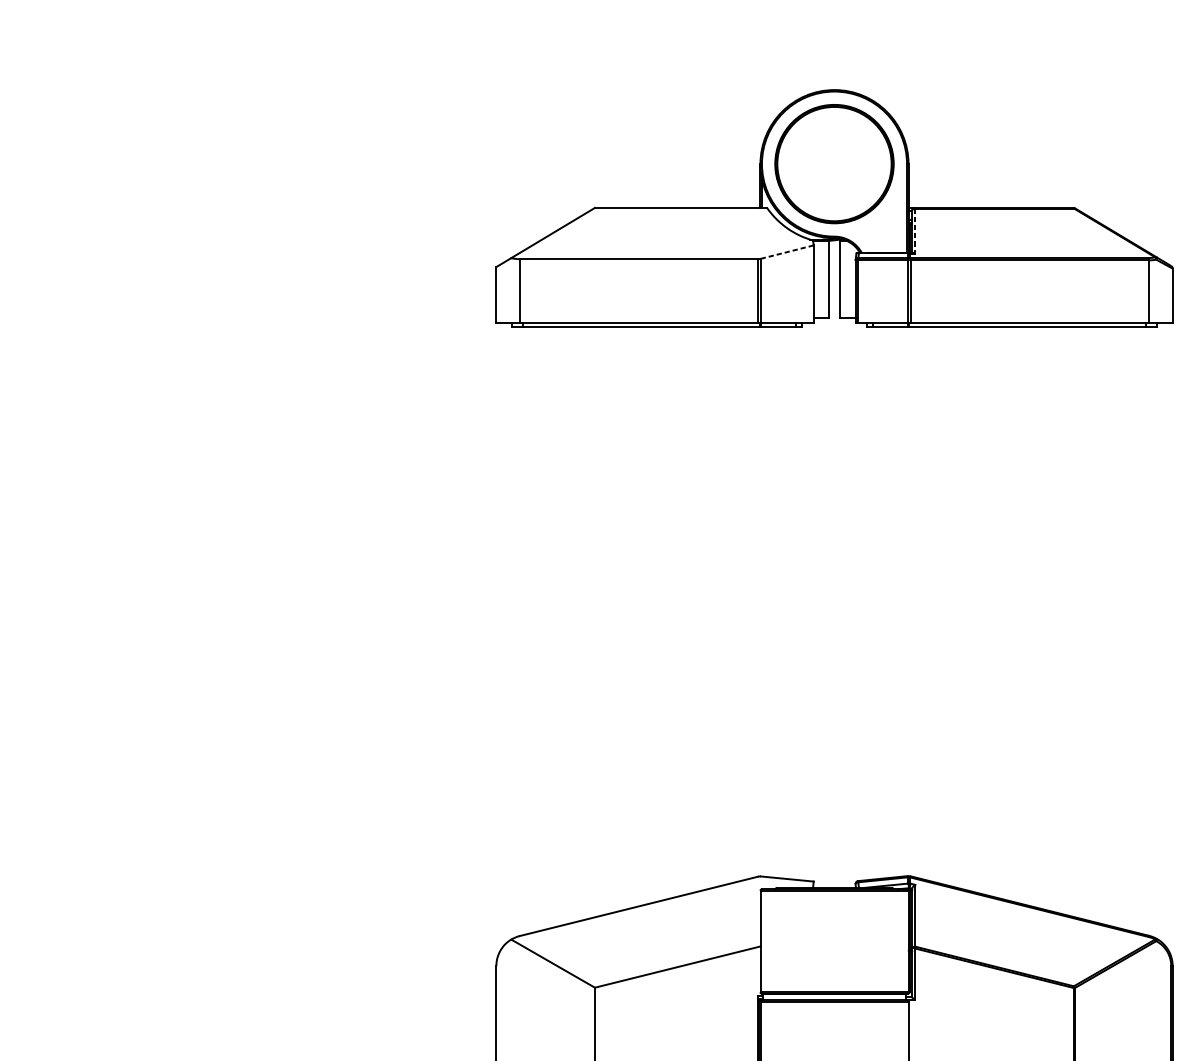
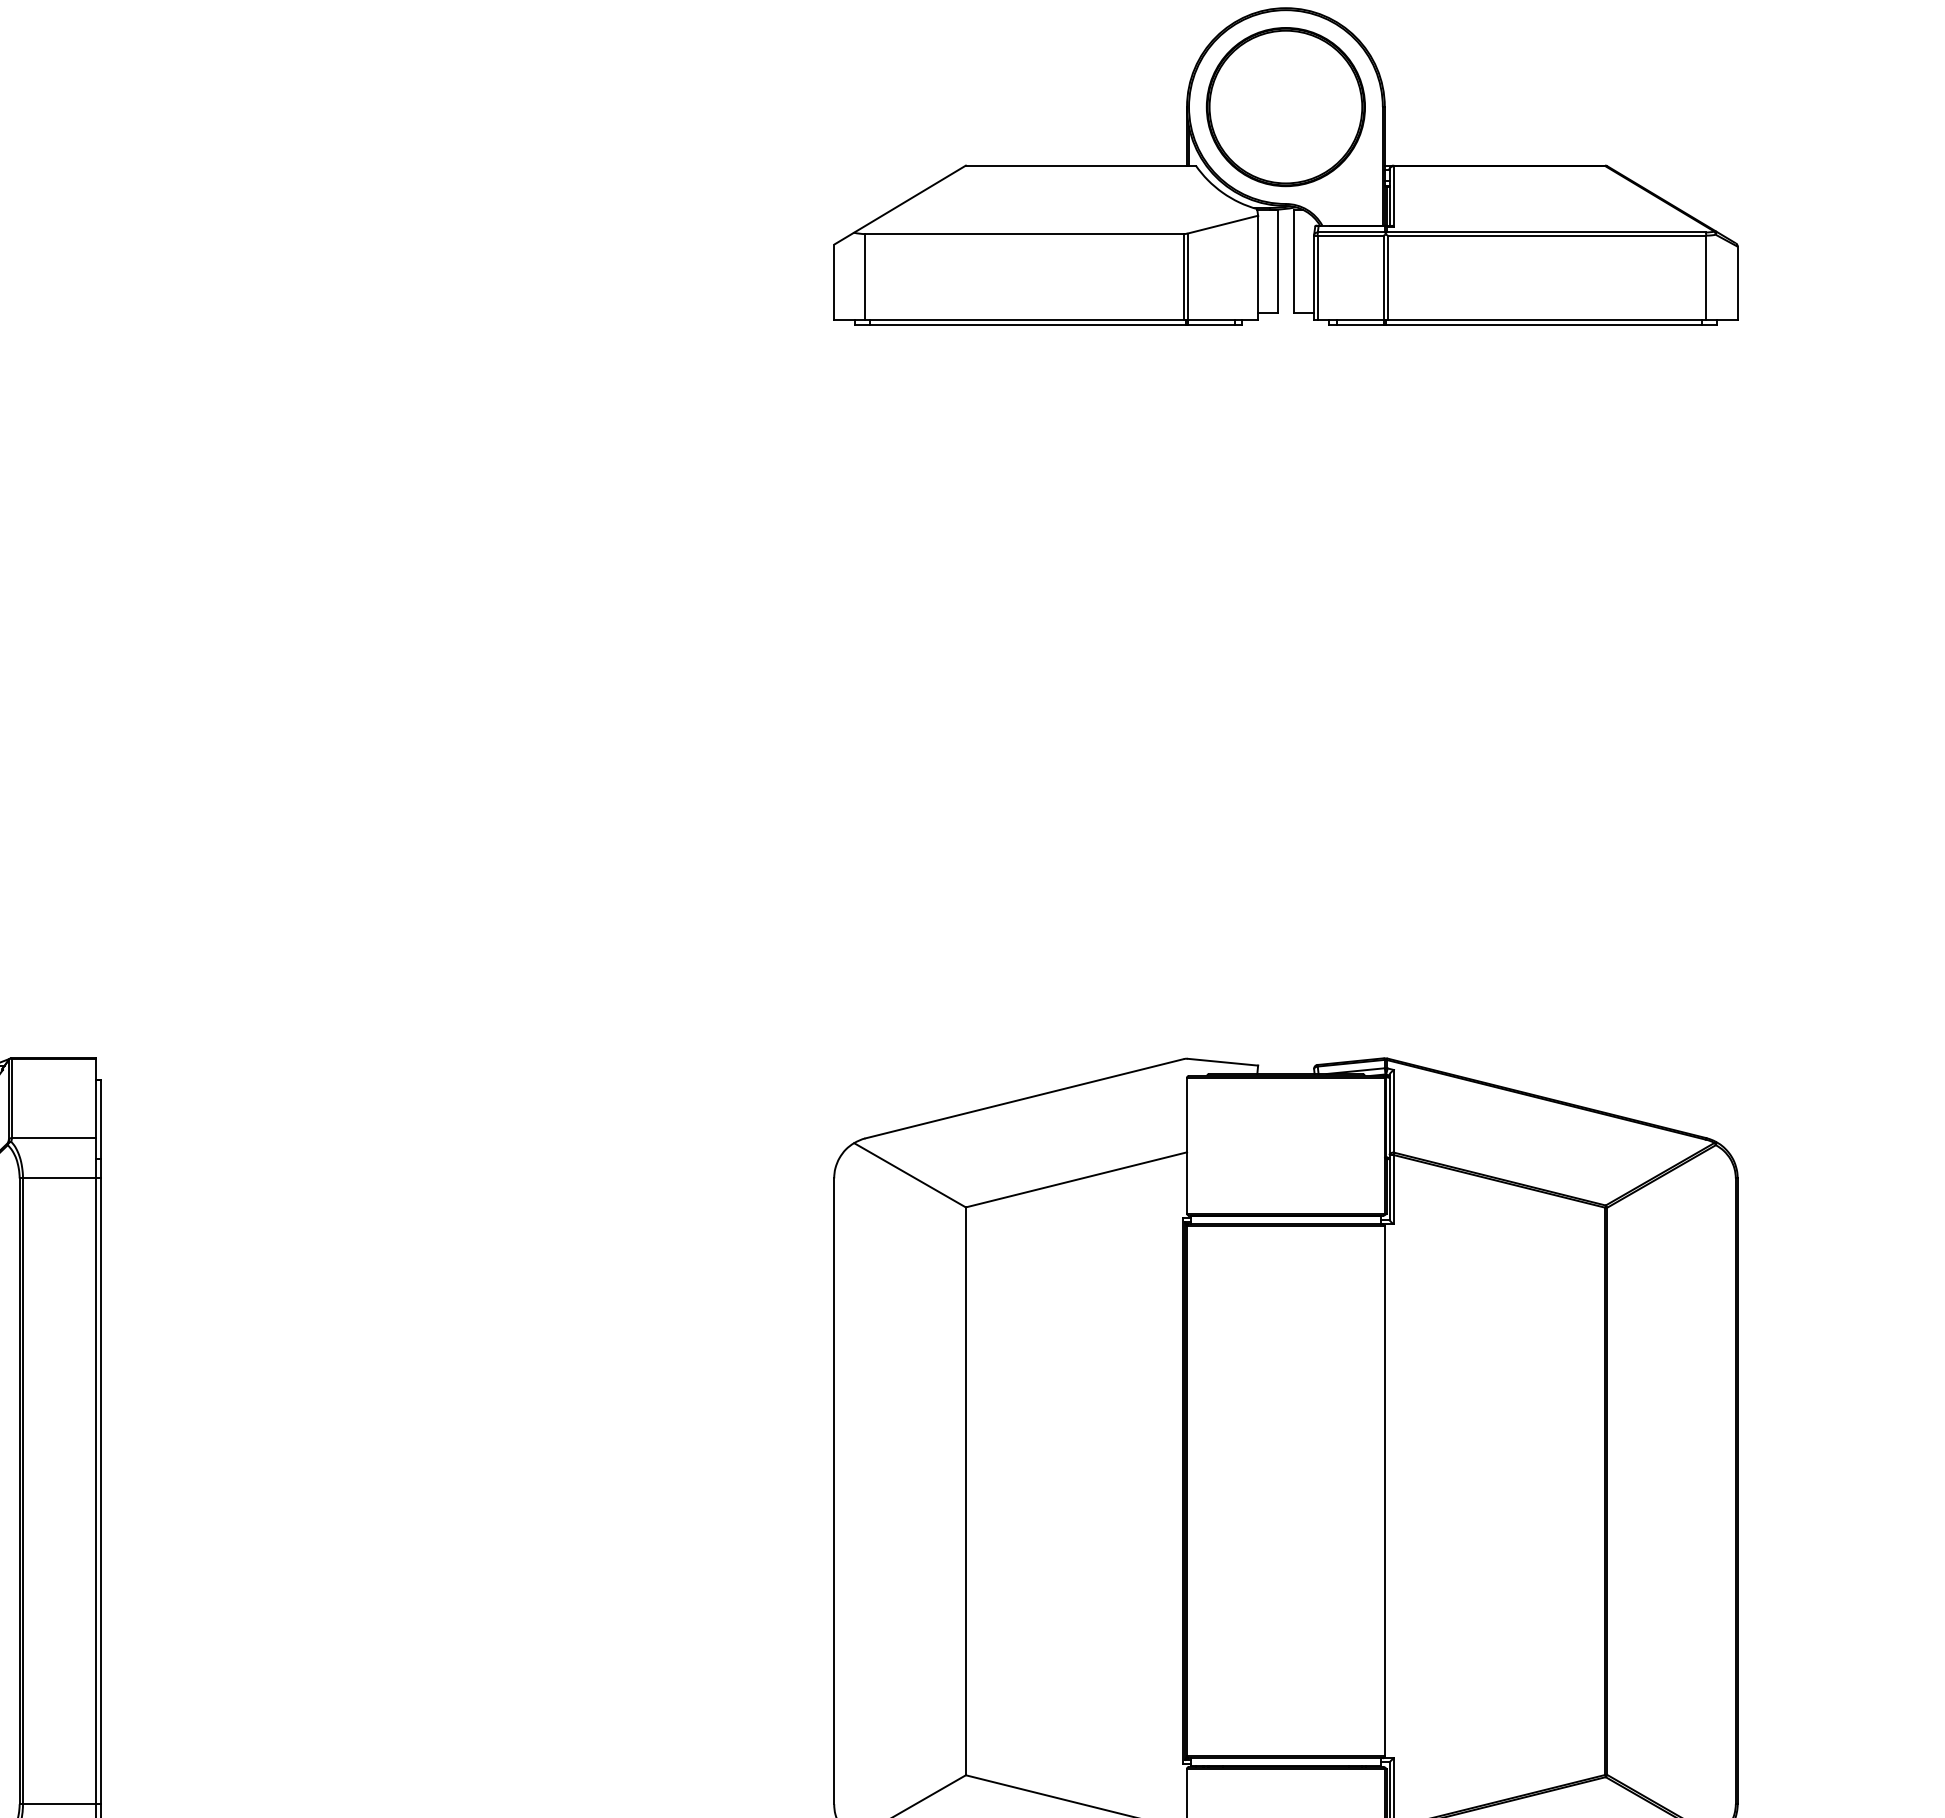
line: (915, 231) -> (1394, 196), dashed -> solid
line: (787, 251) -> (1222, 224), dashed -> solid

